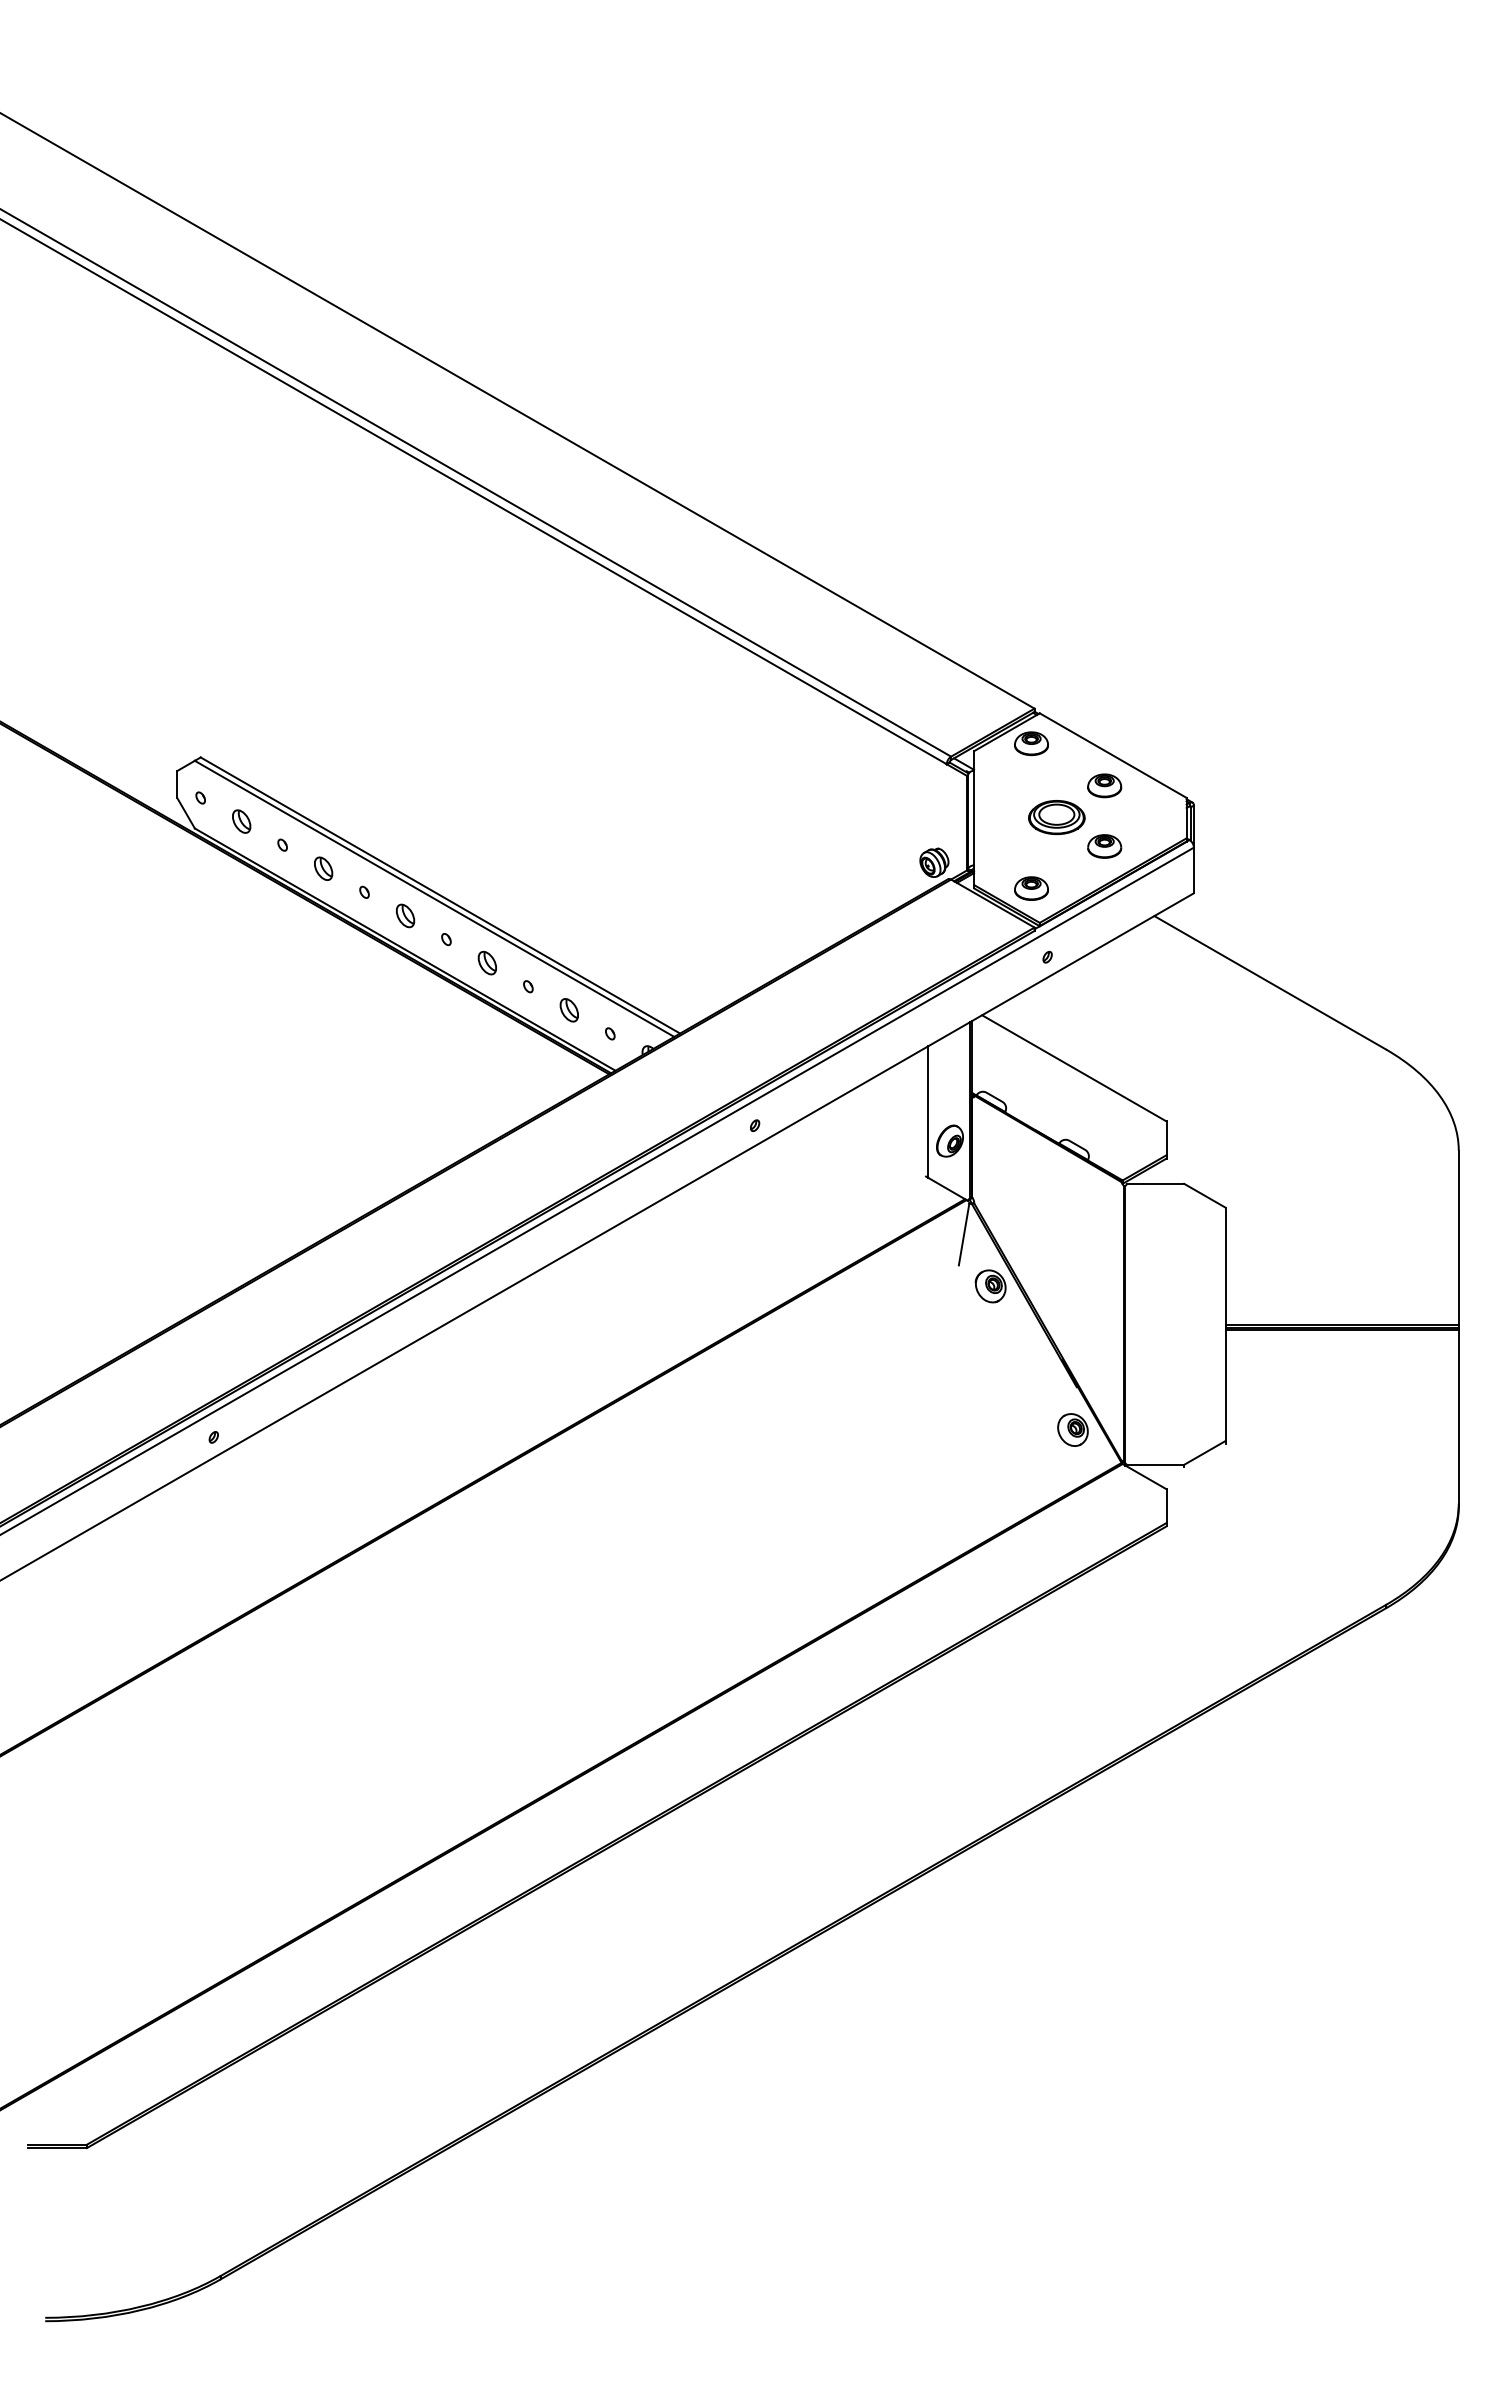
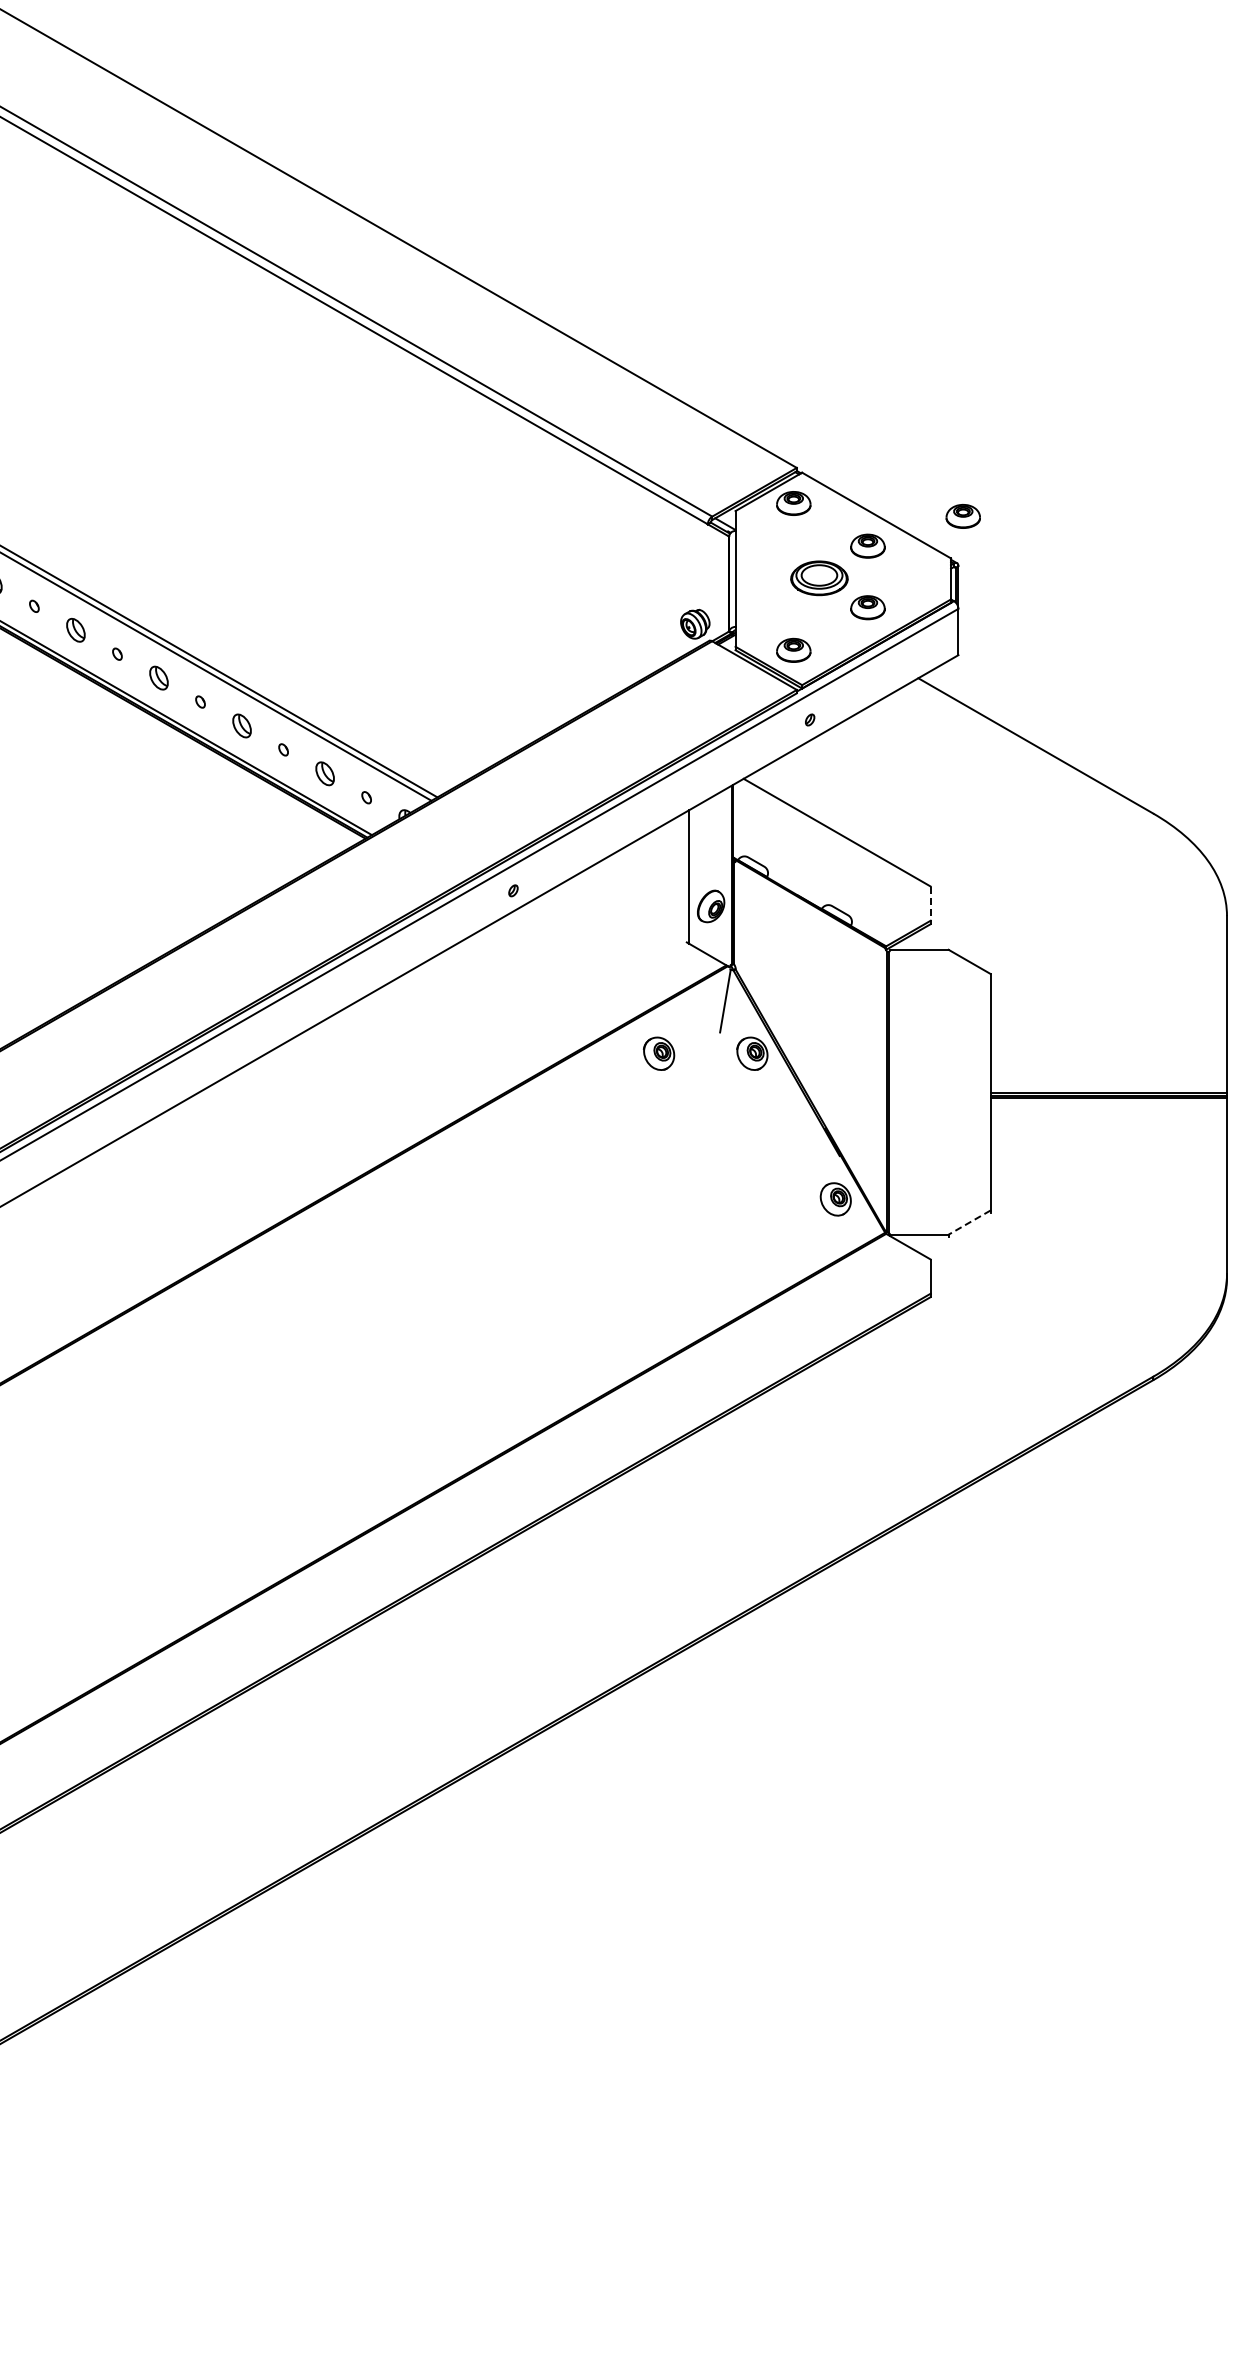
part: (1198, 756) -> (963, 516), added
line: (1166, 1138) -> (930, 903), solid -> dashed
part: (898, 1286) -> (658, 1053), added
line: (1204, 1452) -> (969, 1222), solid -> dashed

